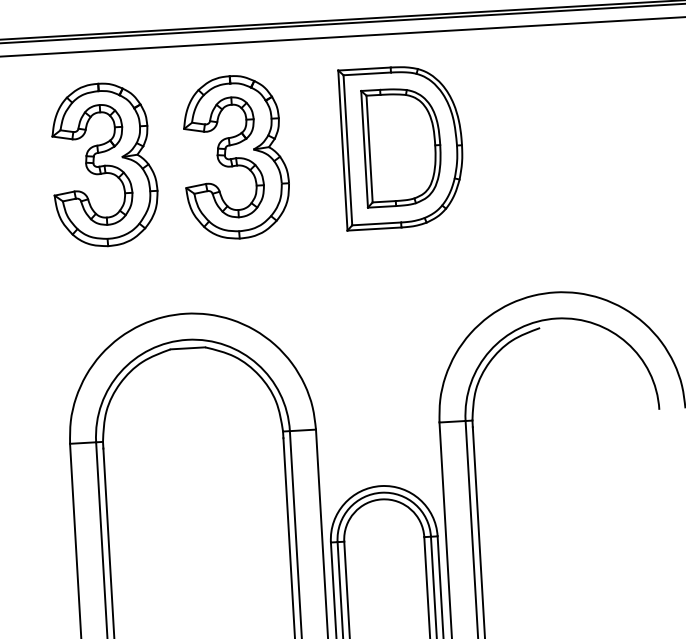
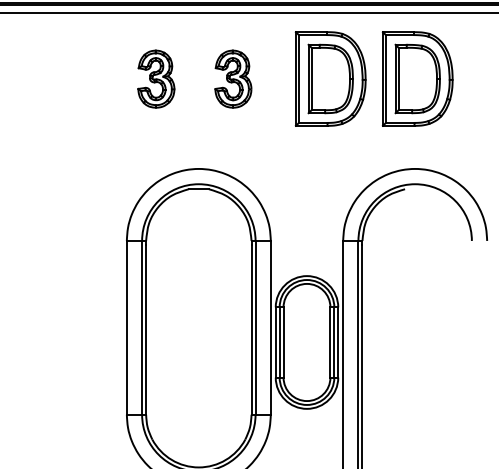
part: (550, 137) -> (417, 78), added
part: (236, 155) -> (233, 78), size x0.6
part: (104, 163) -> (156, 78), size x0.6

